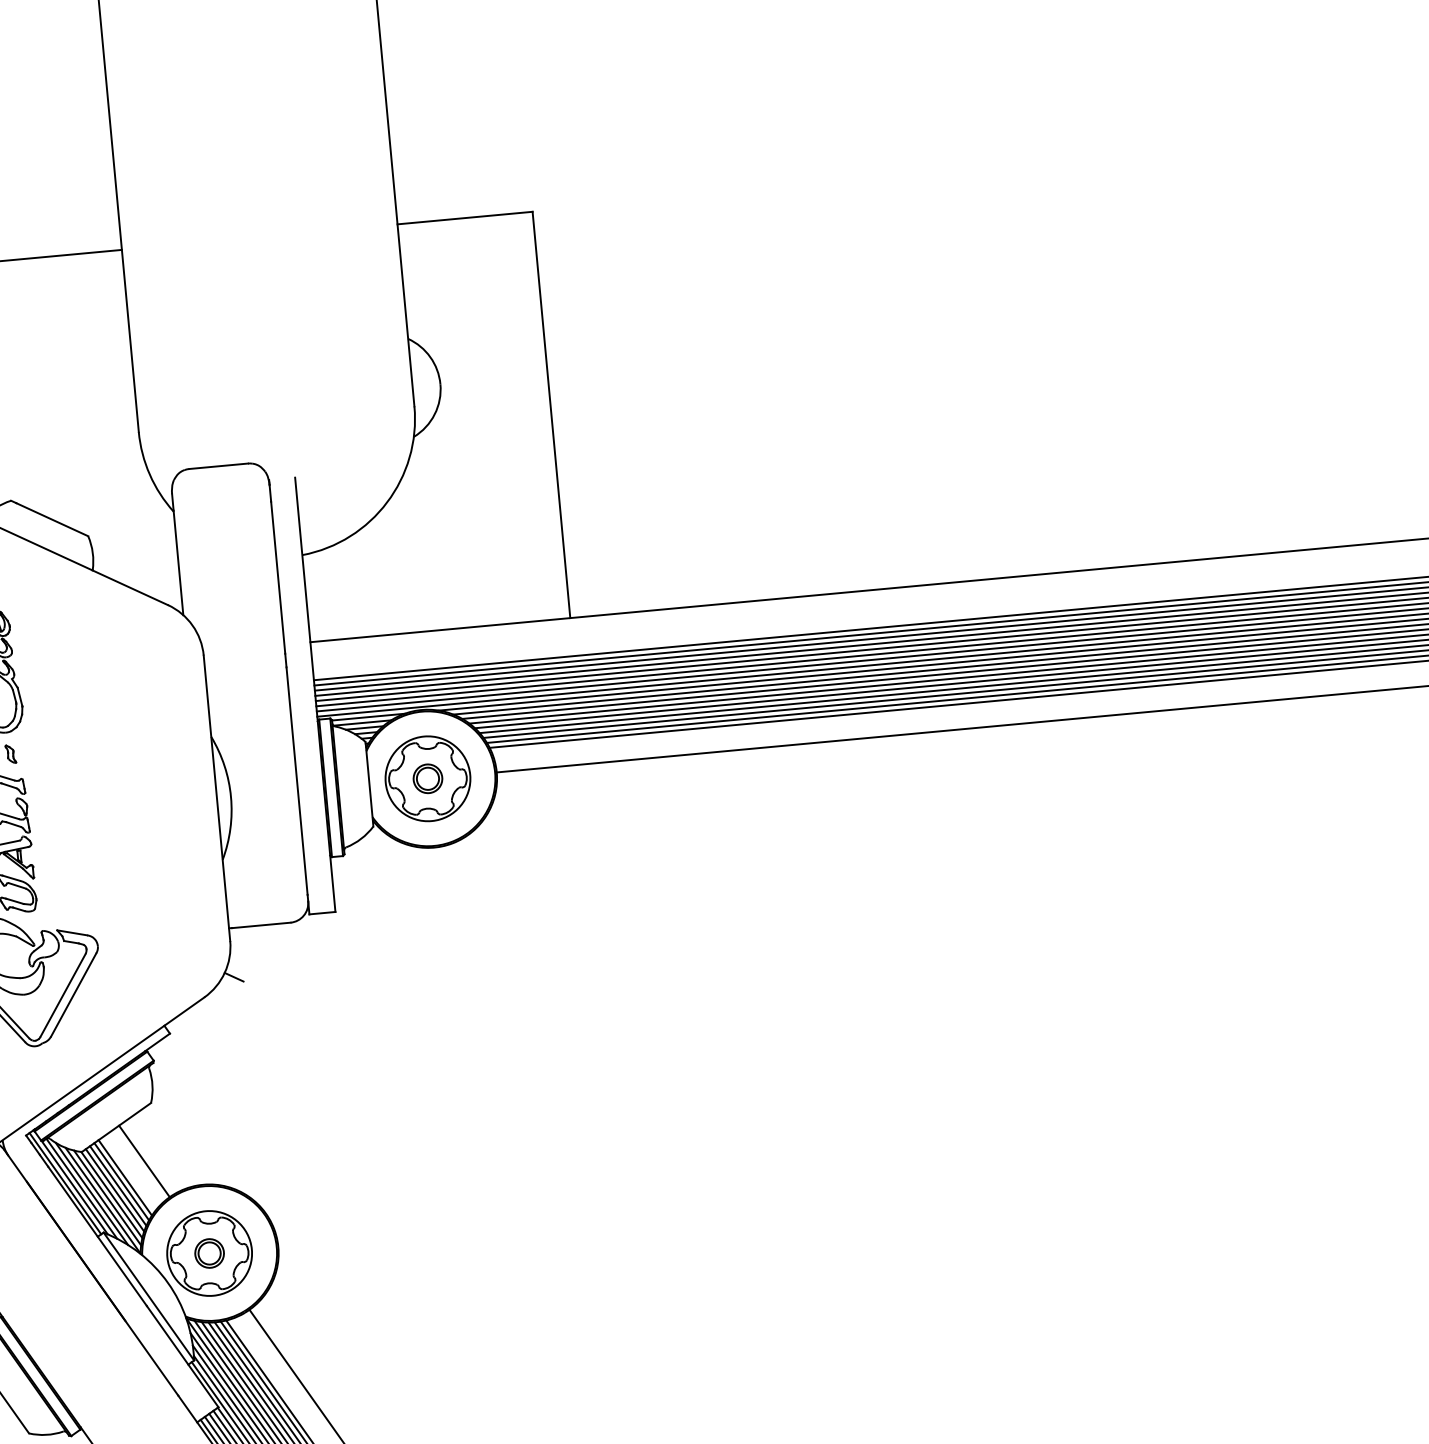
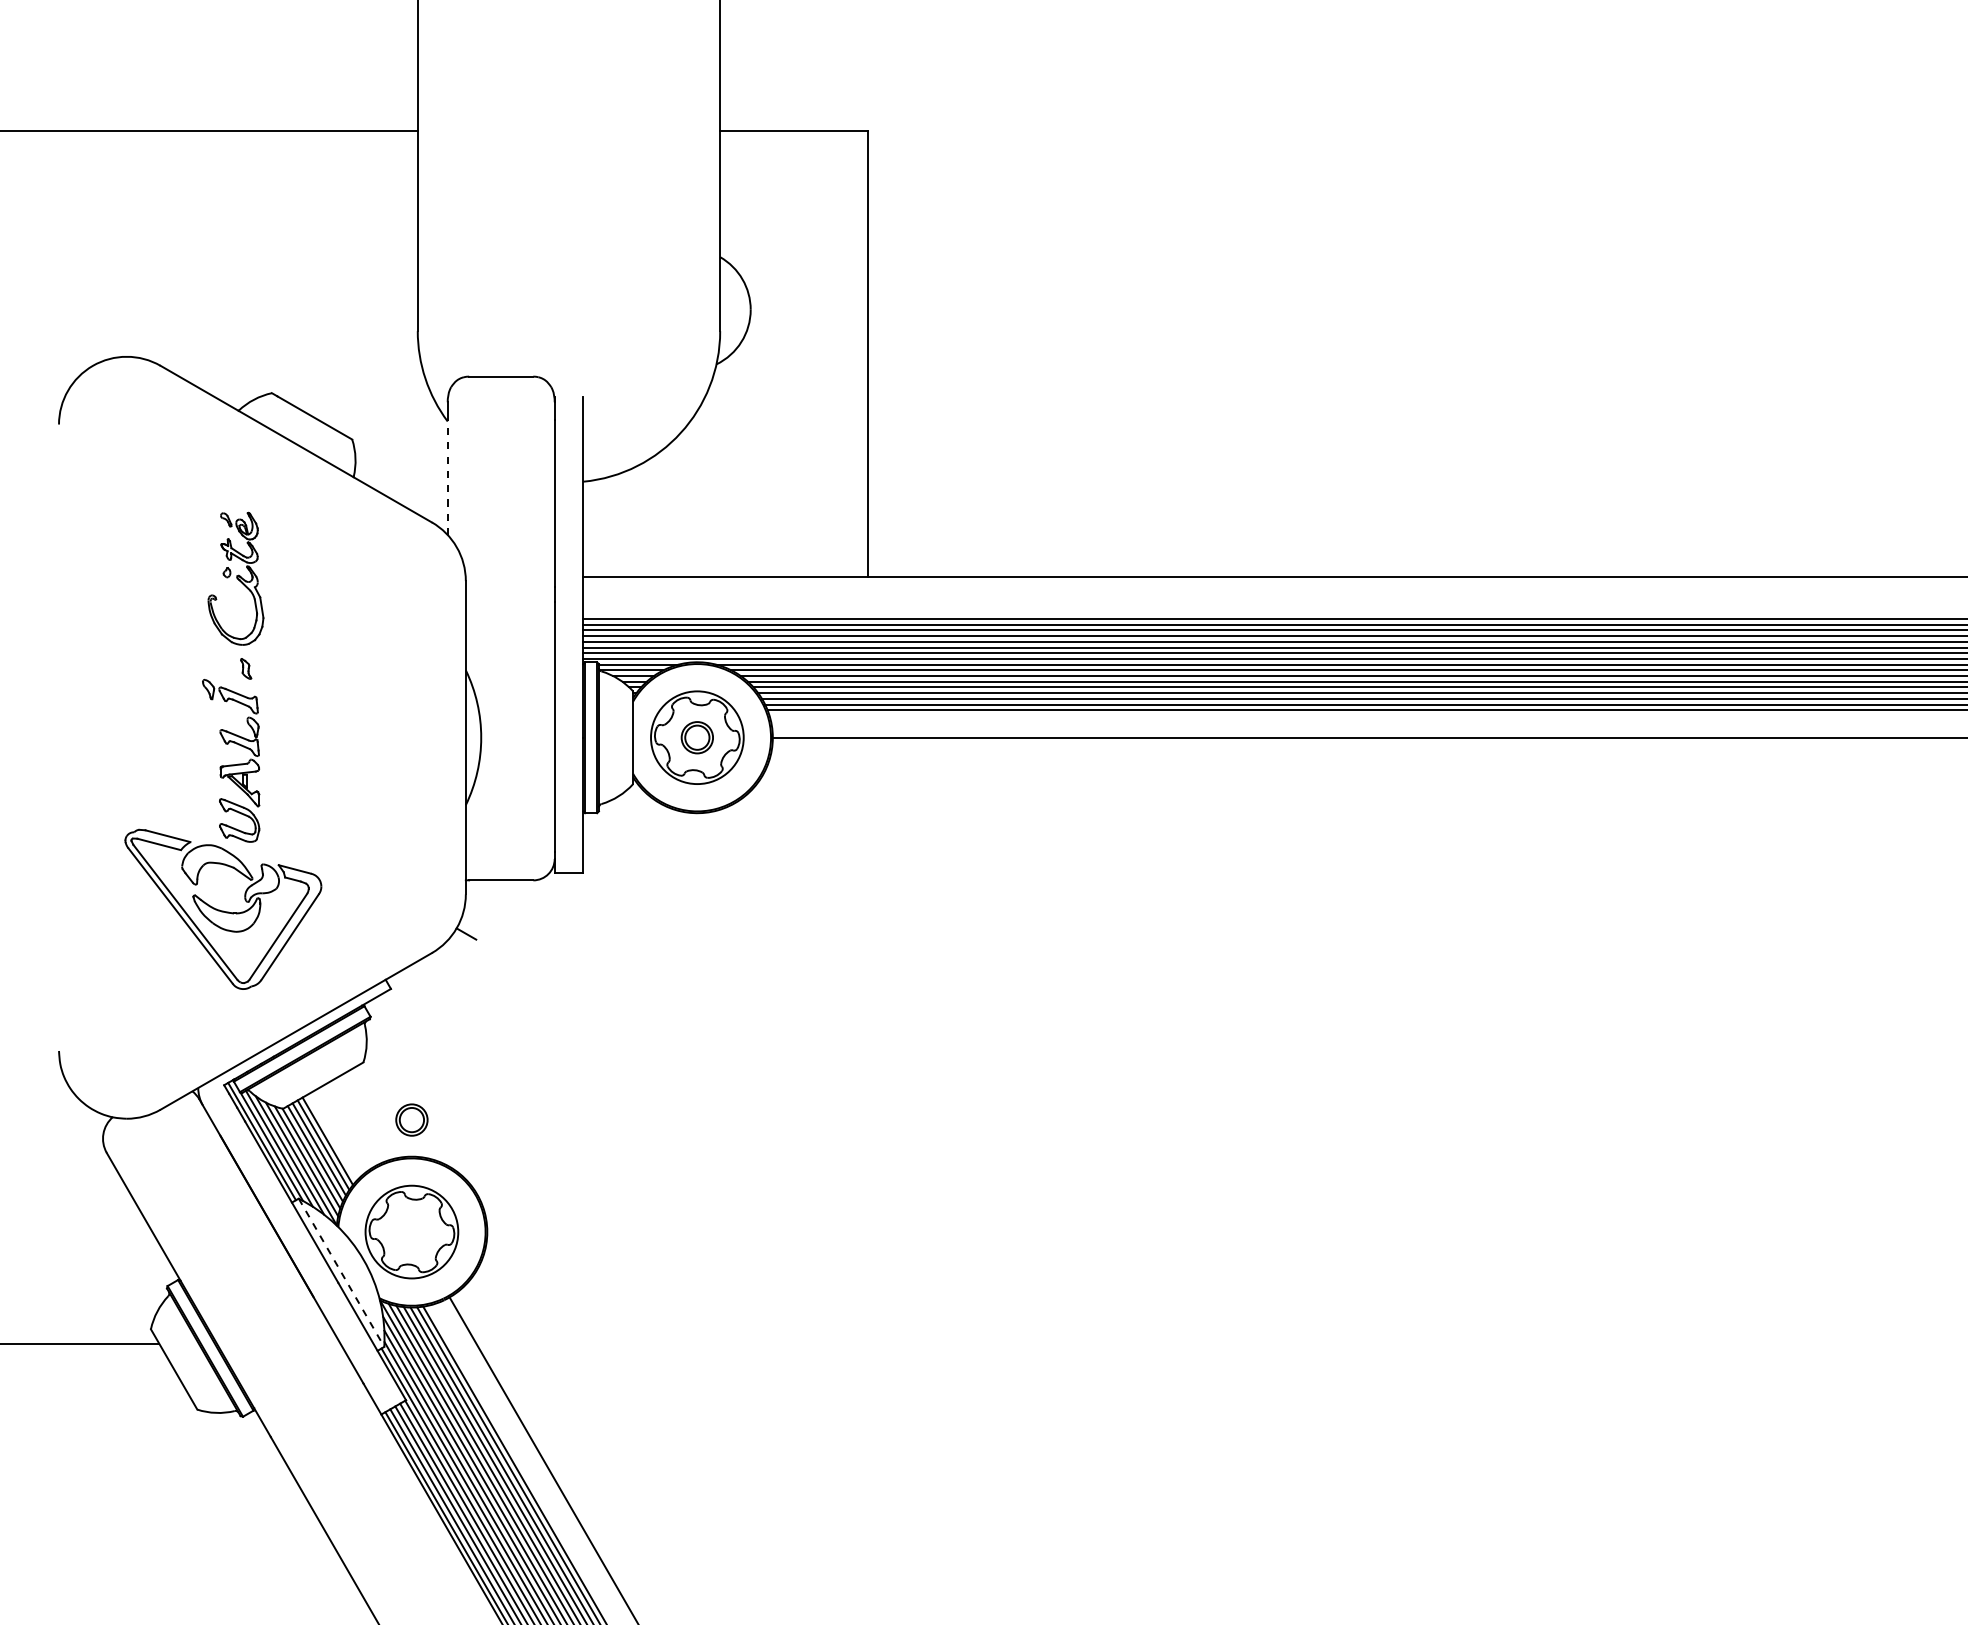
line: (178, 562) -> (447, 477), solid -> dashed
line: (144, 1160) -> (350, 1124), removed
part: (209, 1252) -> (411, 1119), moved
line: (148, 1296) -> (341, 1272), solid -> dashed

